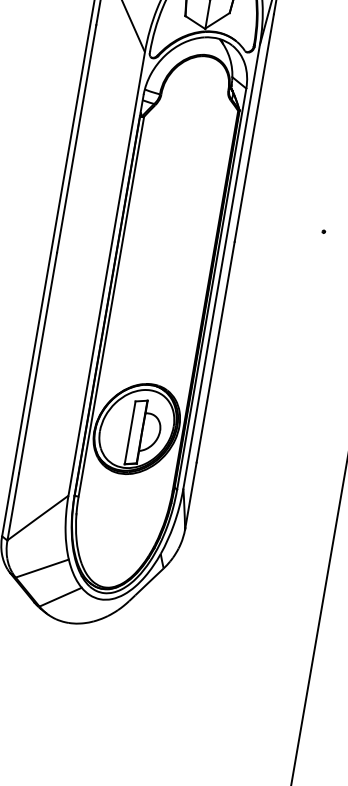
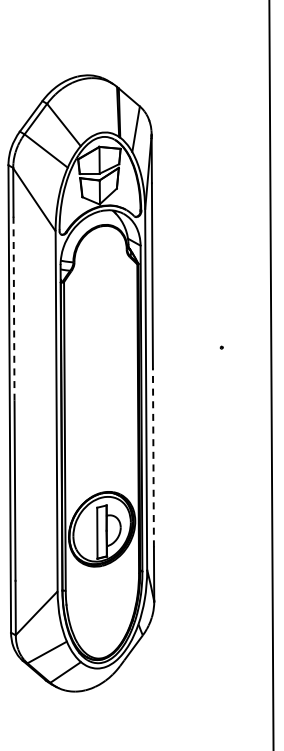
line: (77, 139) -> (14, 309), solid -> dashed
line: (215, 351) -> (153, 457), solid -> dashed

